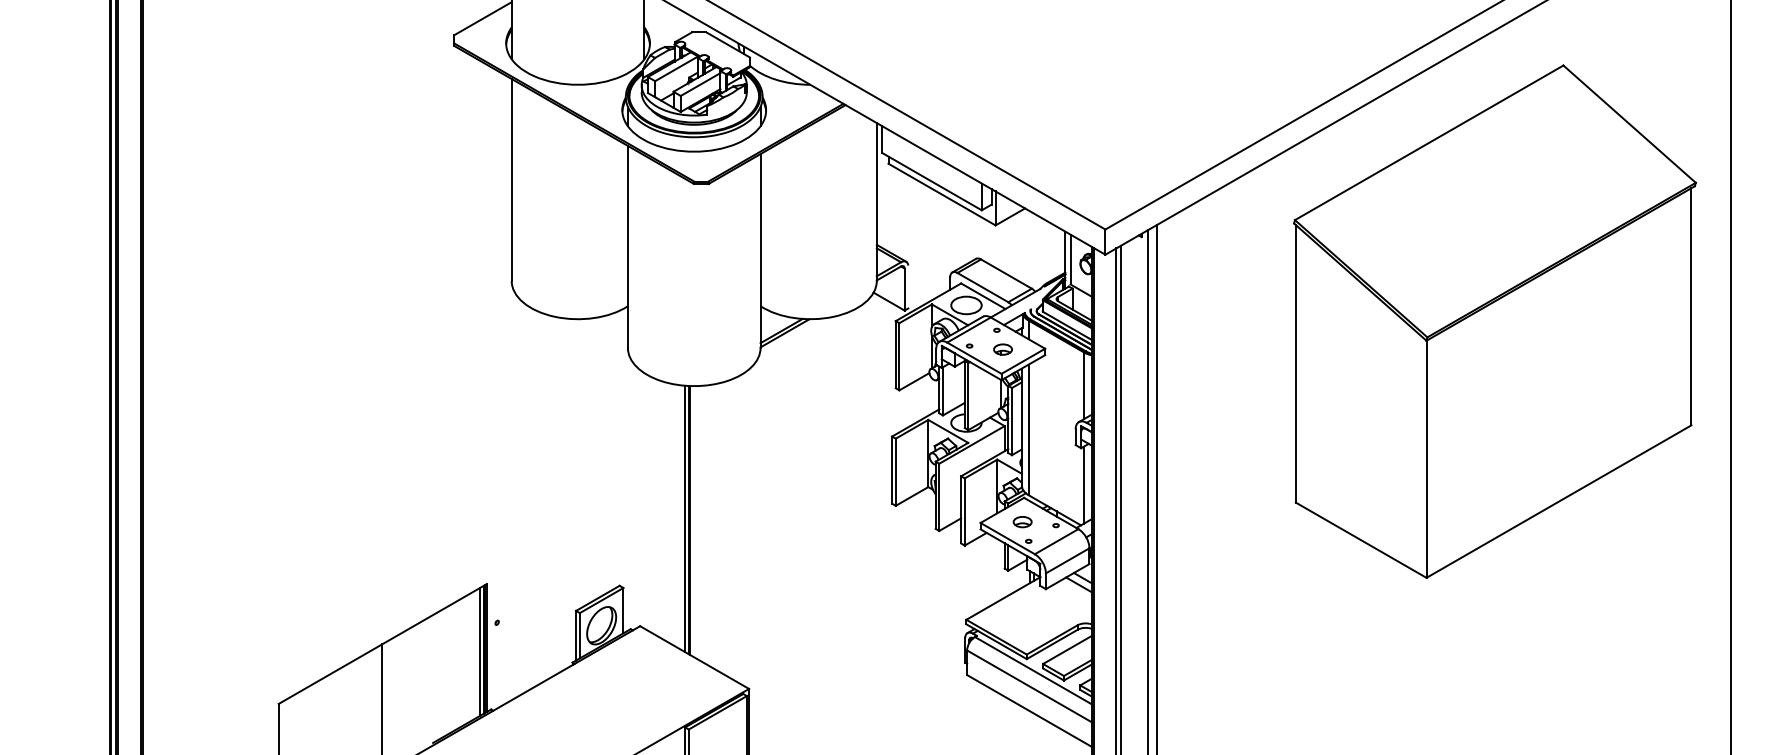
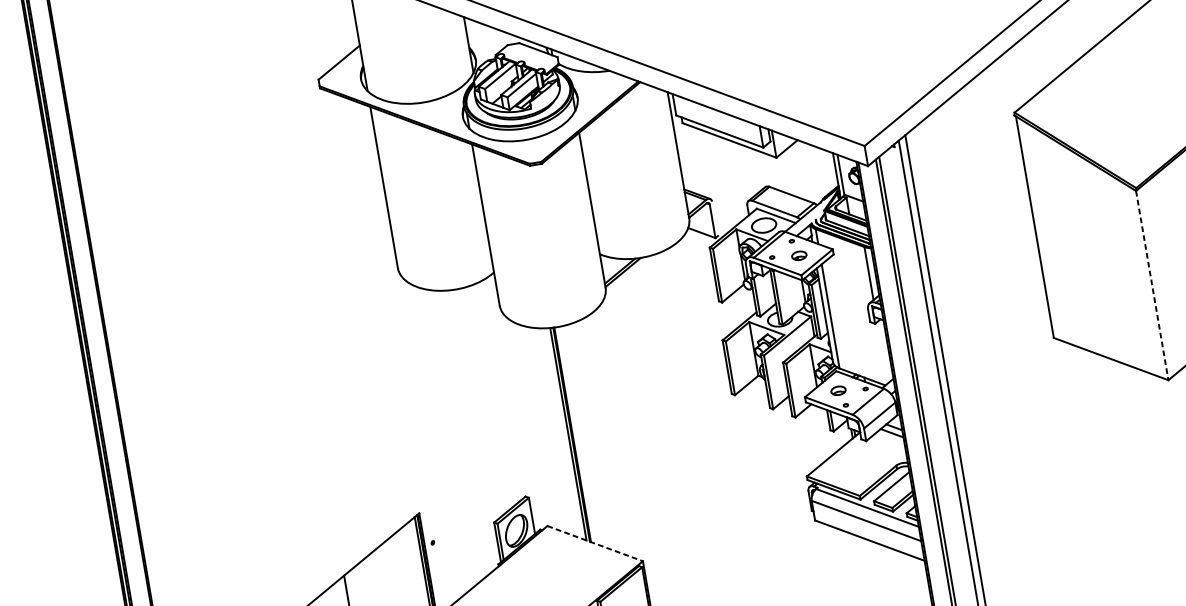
line: (1426, 459) -> (1152, 285), solid -> dashed
line: (1084, 484) -> (882, 352), removed
line: (694, 657) -> (595, 543), solid -> dashed

